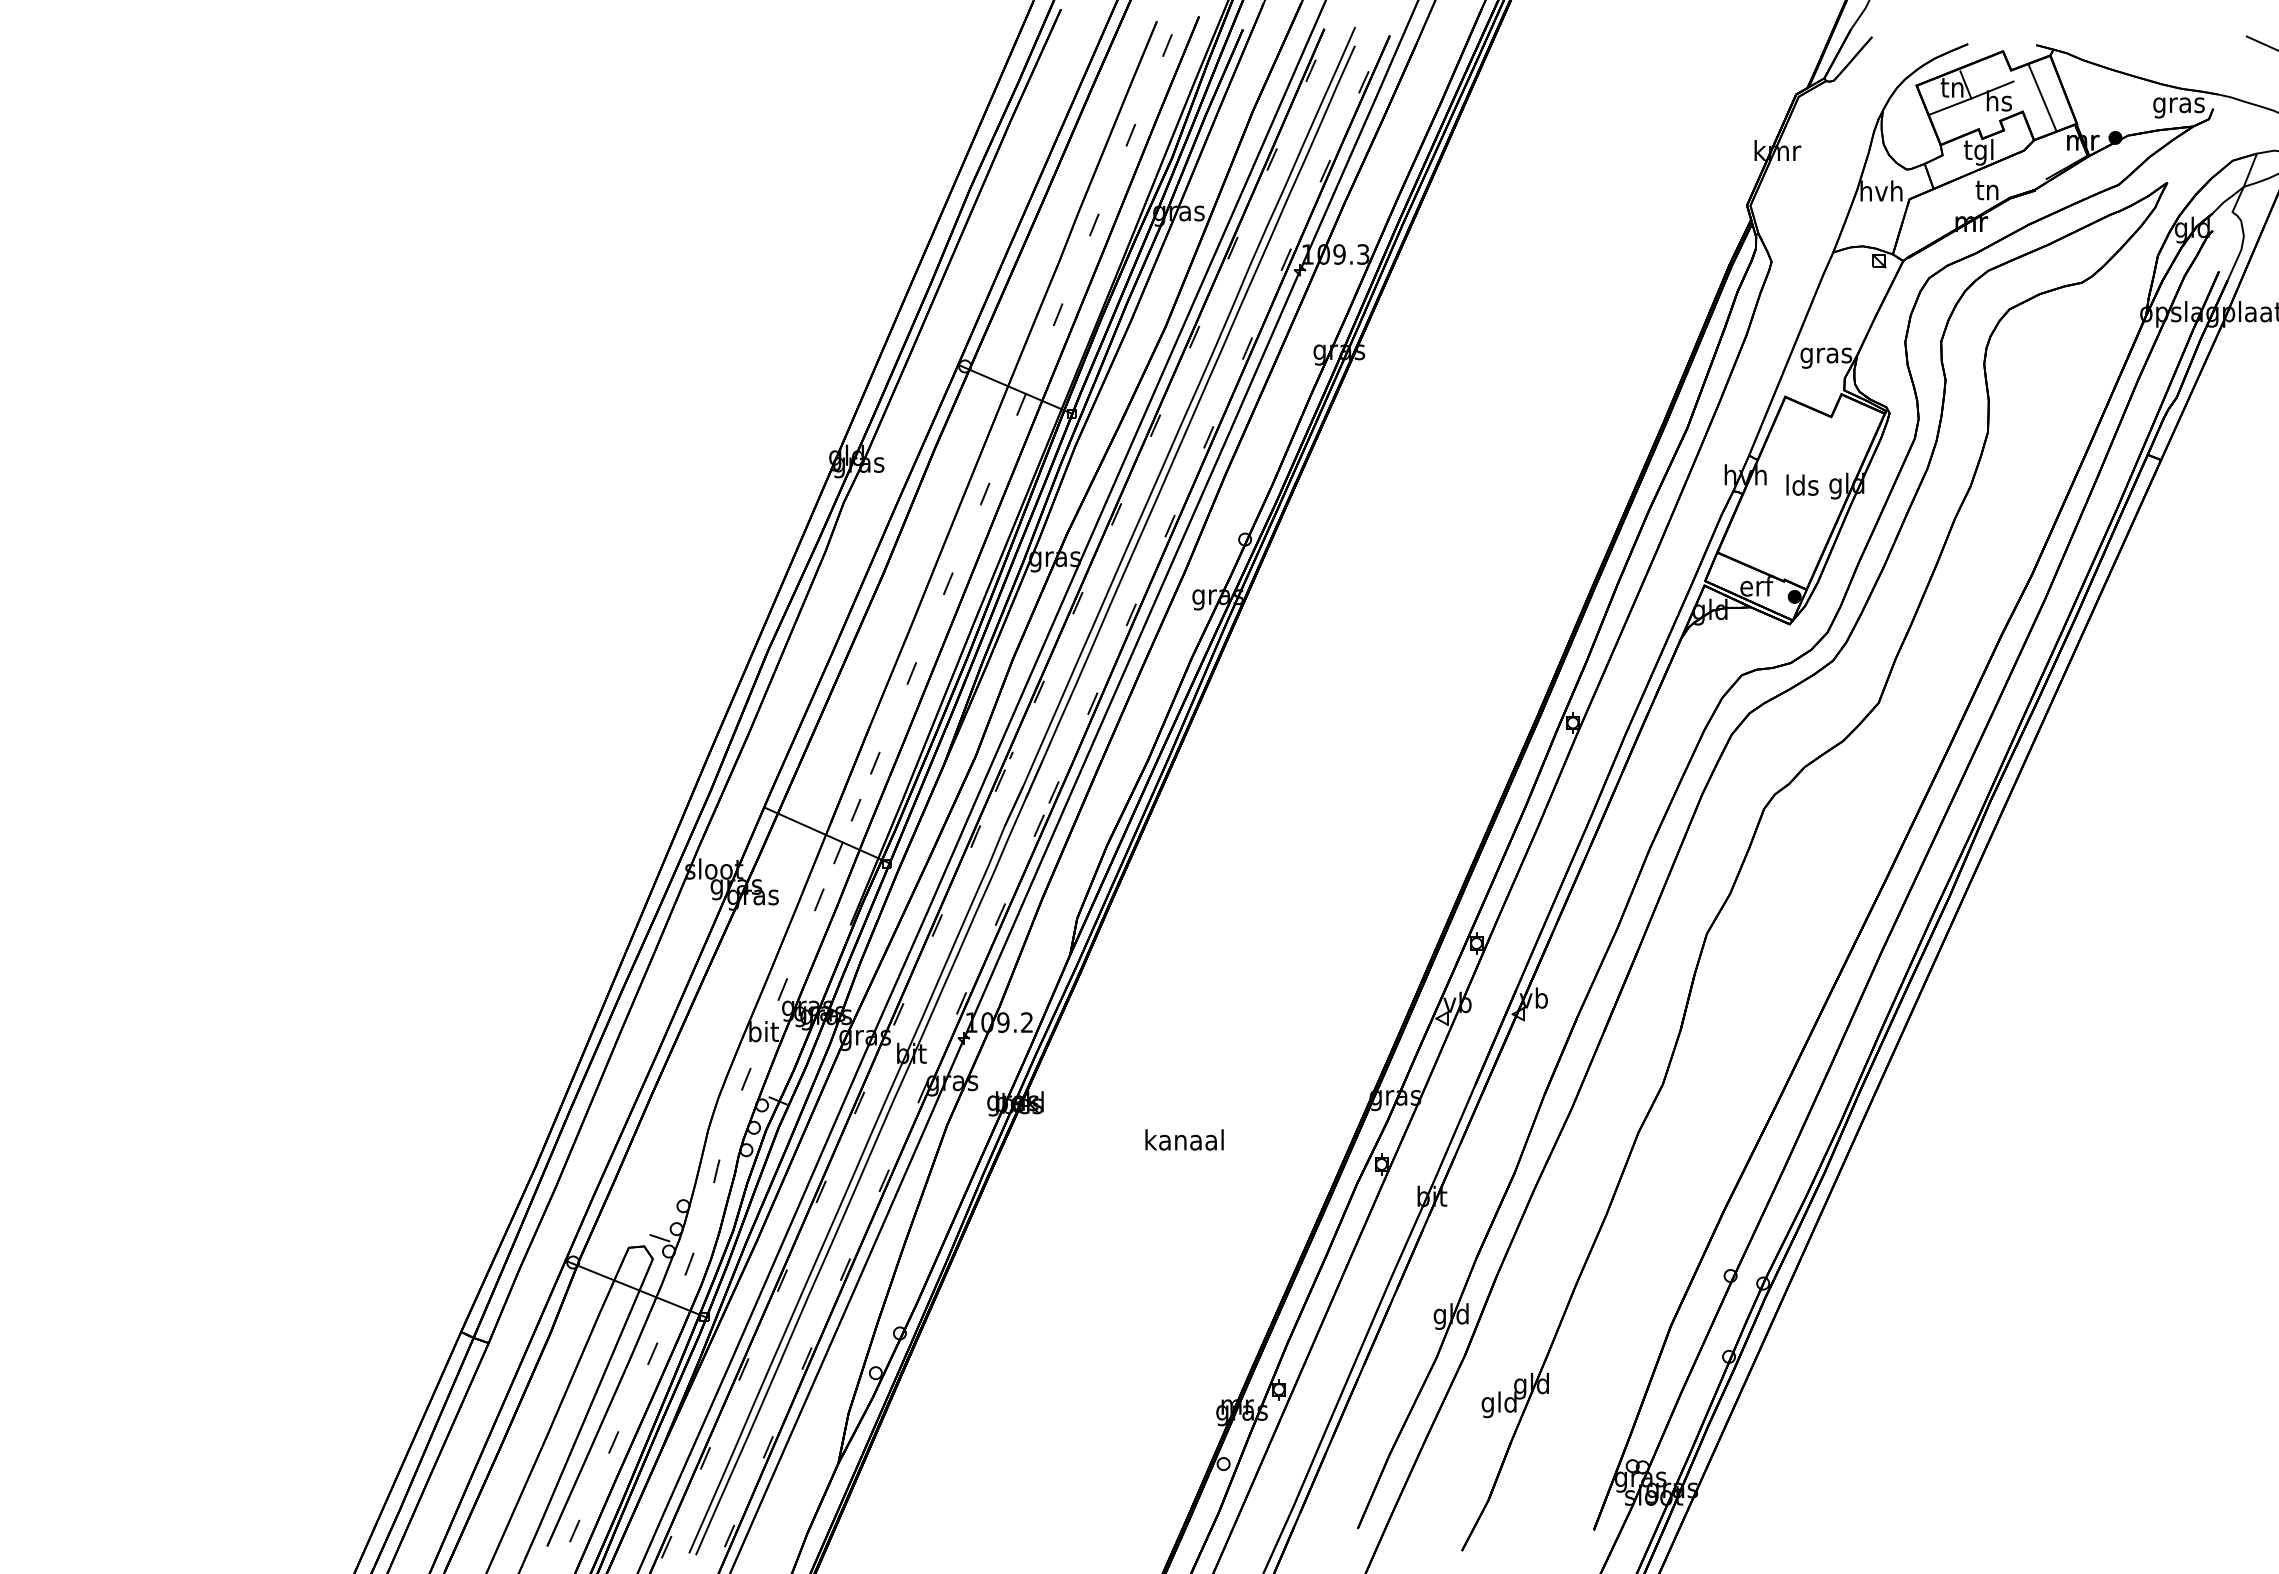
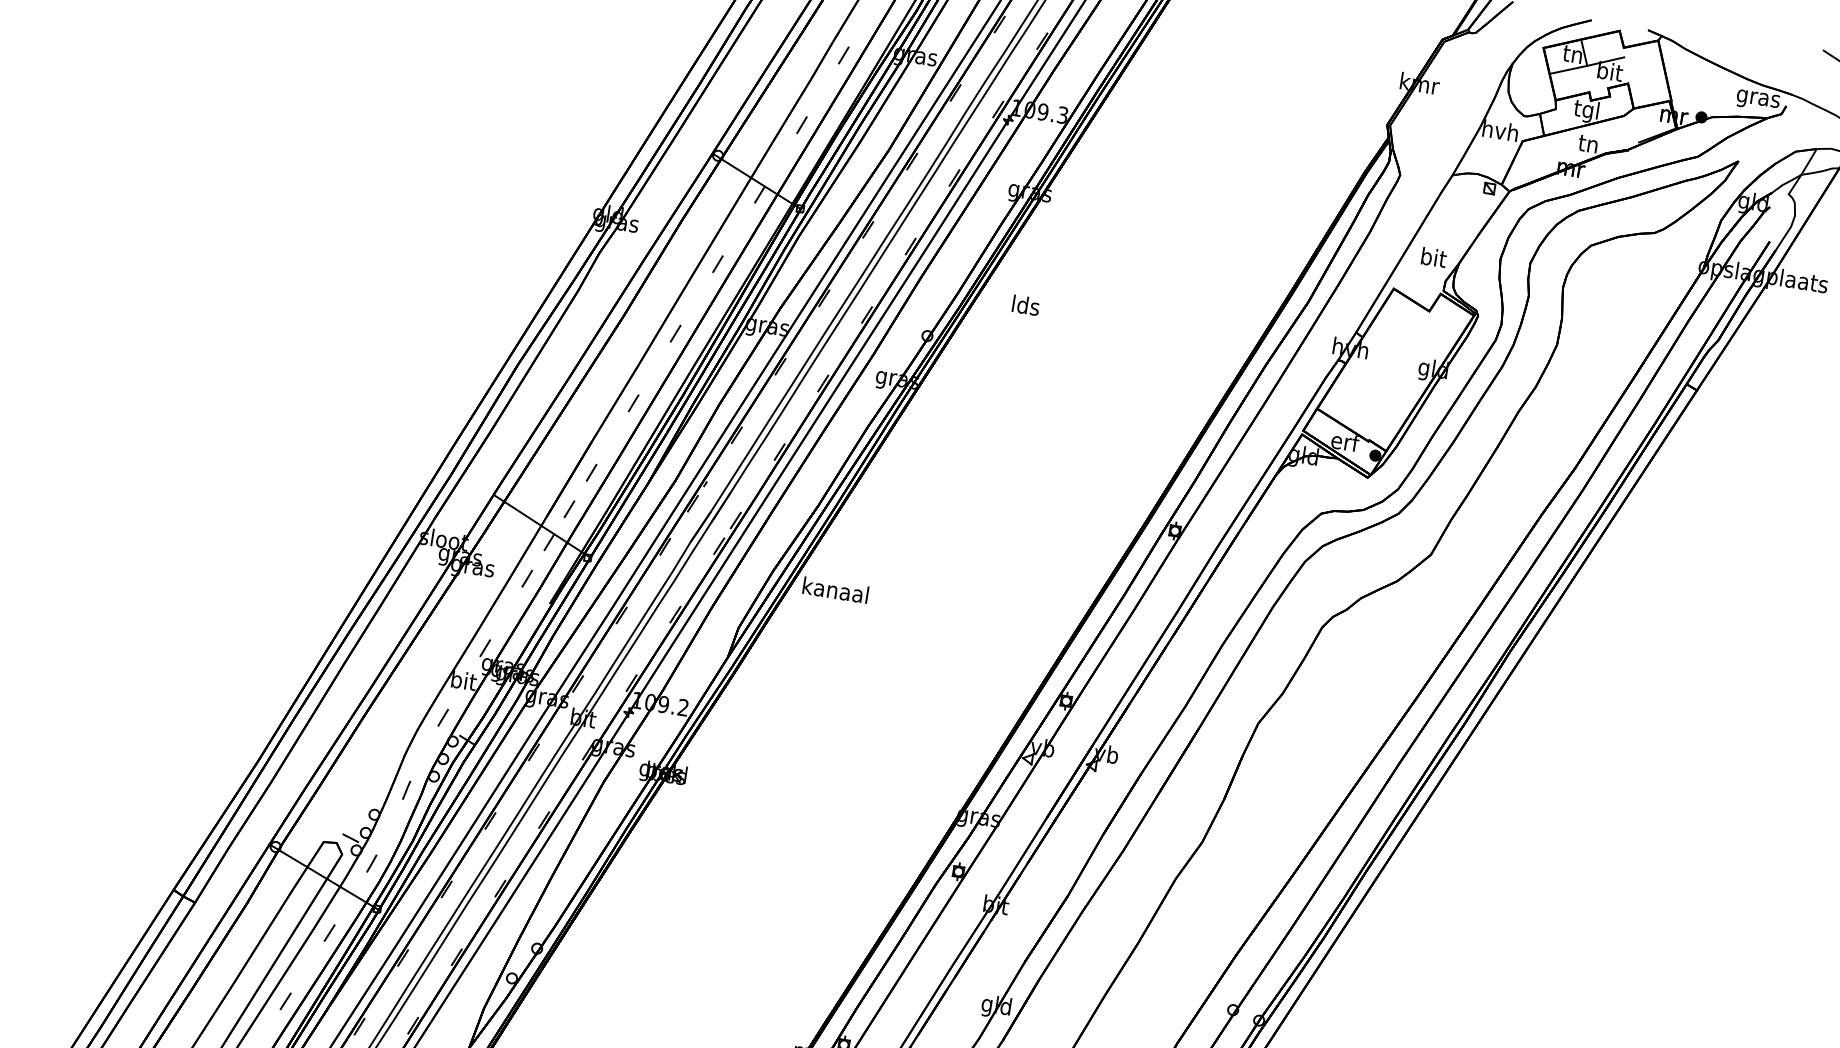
line: (2042, 97) -> (1646, 74), removed
text: (1999, 100) -> (1610, 71), hs -> bit
text: (1826, 355) -> (1433, 259), gras -> bit
text: (1802, 484) -> (1026, 304), moved
text: (1184, 1139) -> (835, 589), moved

